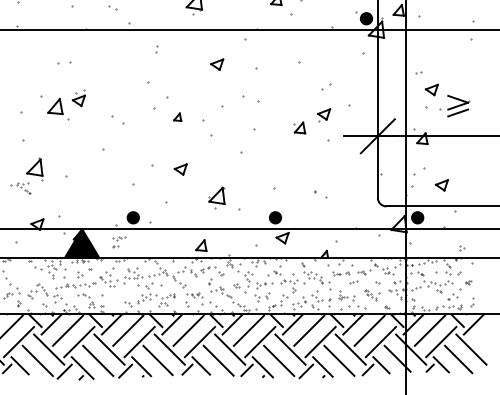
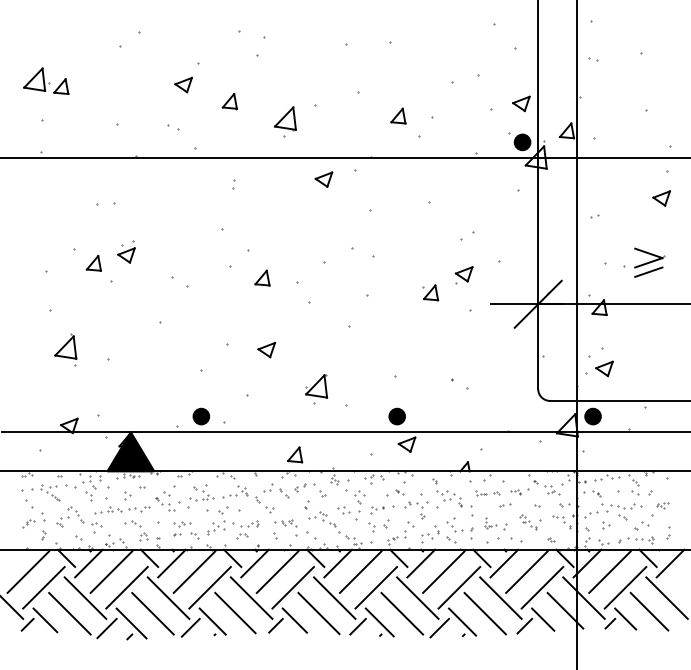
part: (216, 64) -> (323, 179), moved
part: (431, 89) -> (661, 198), moved
part: (54, 106) -> (93, 263), size x0.71
part: (177, 116) -> (262, 277), size x1.43
part: (441, 185) -> (604, 368), moved
part: (20, 187) -> (45, 492), moved
part: (119, 241) -> (182, 528), moved
part: (462, 248) -> (606, 525), moved
part: (468, 282) -> (662, 505), size x1.67
part: (236, 285) -> (343, 510), size x1.67

